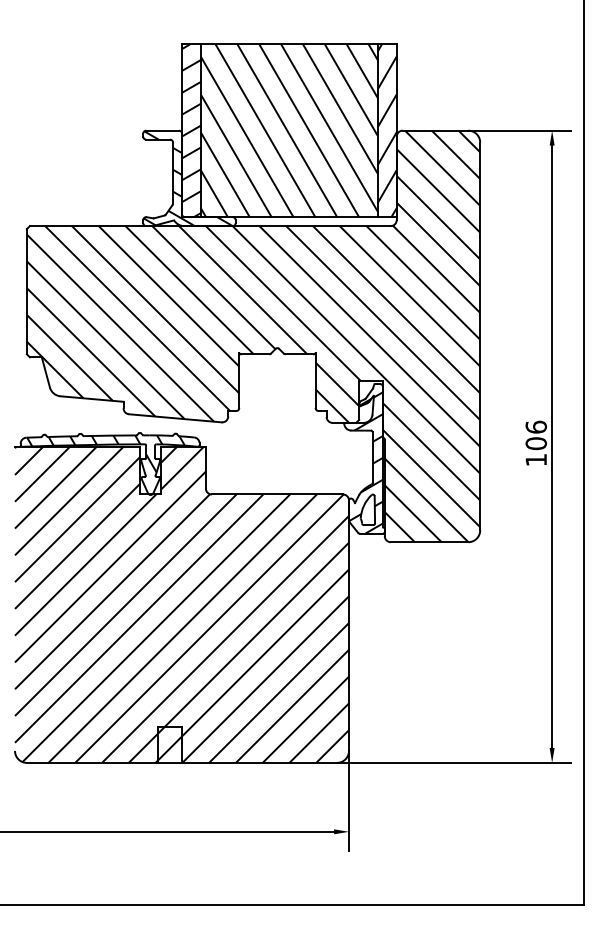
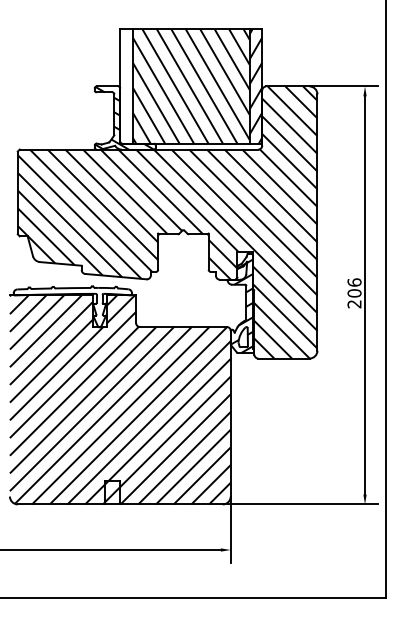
hatch: (191, 130) -> (126, 86), removed
hatch: (106, 455) -> (70, 301), removed
text: (536, 460) -> (354, 304), 106 -> 206

